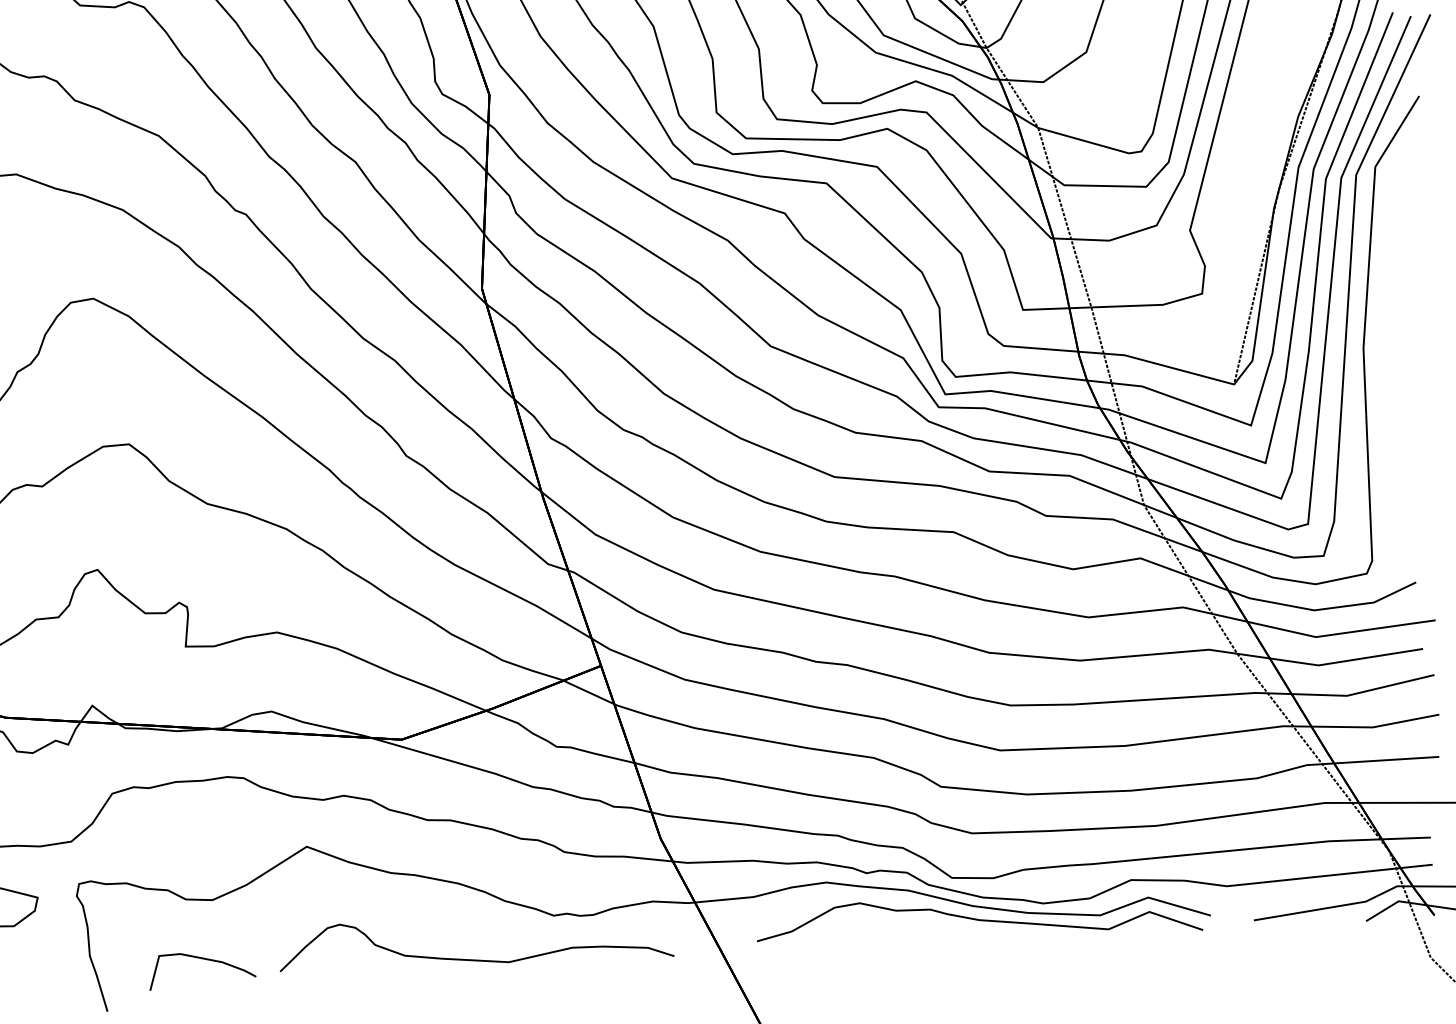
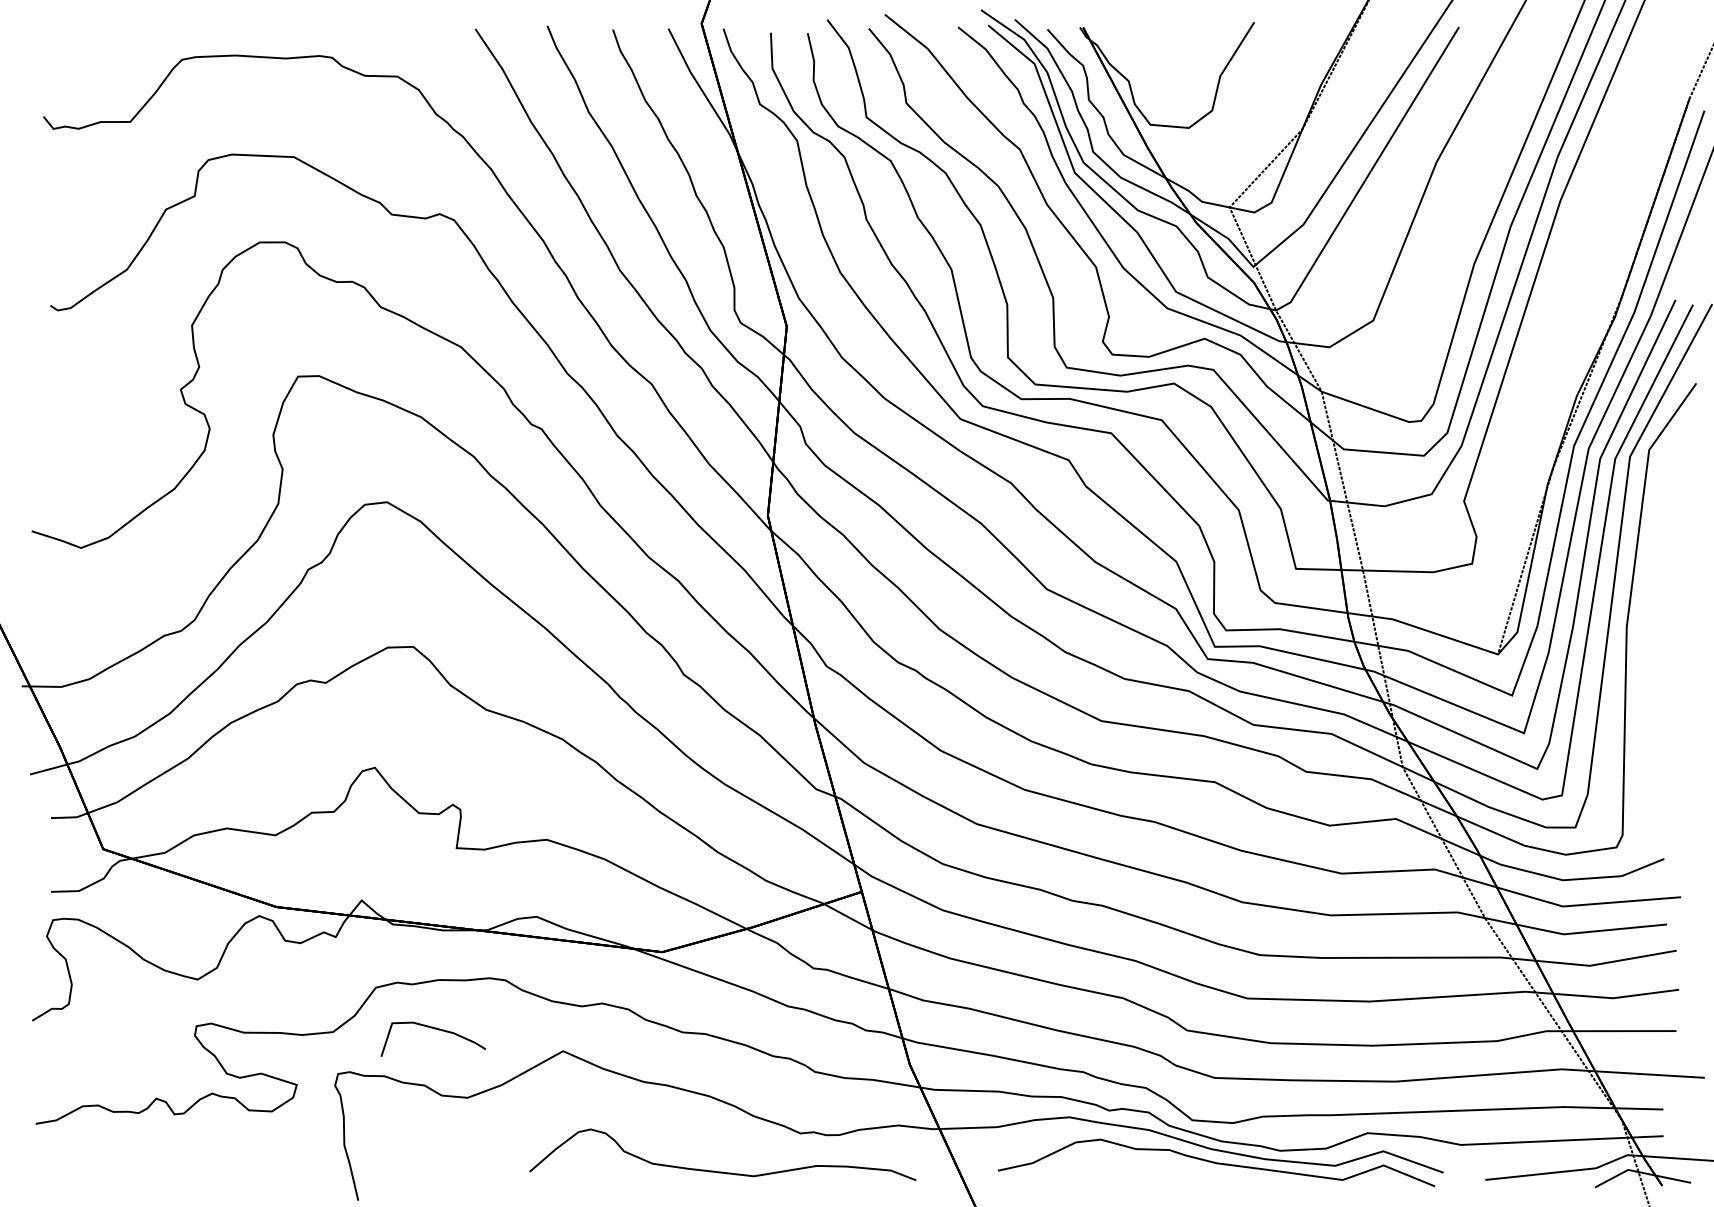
curve: (202, 959) -> (434, 1029), moved

